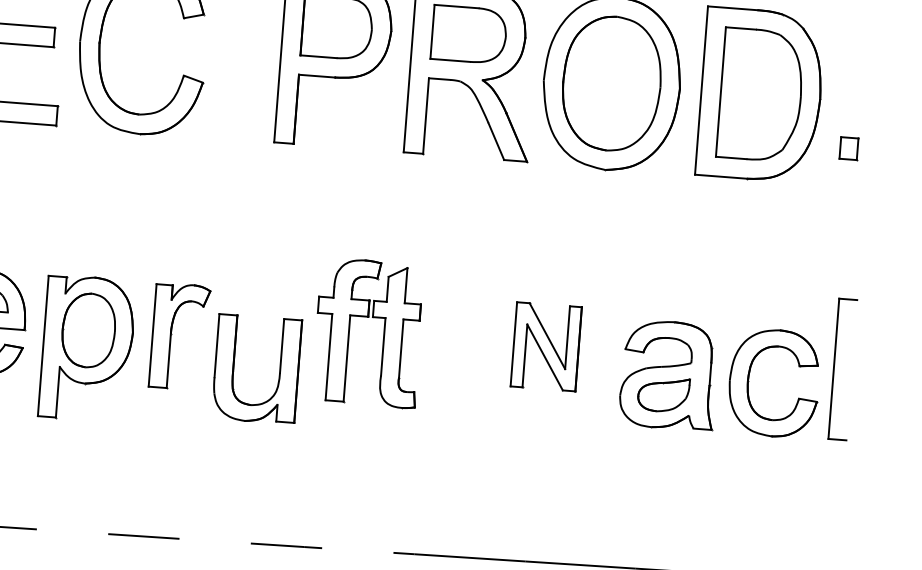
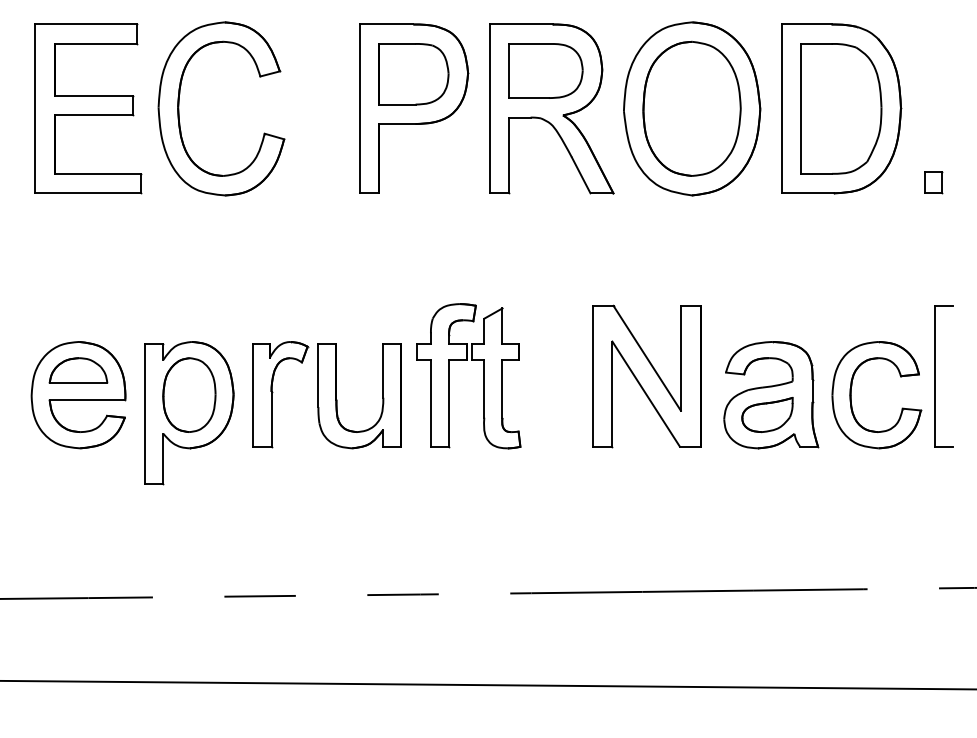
part: (849, 148) -> (933, 182), moved
part: (545, 346) -> (646, 376), size x1.67
part: (234, 371) -> (337, 399), moved

